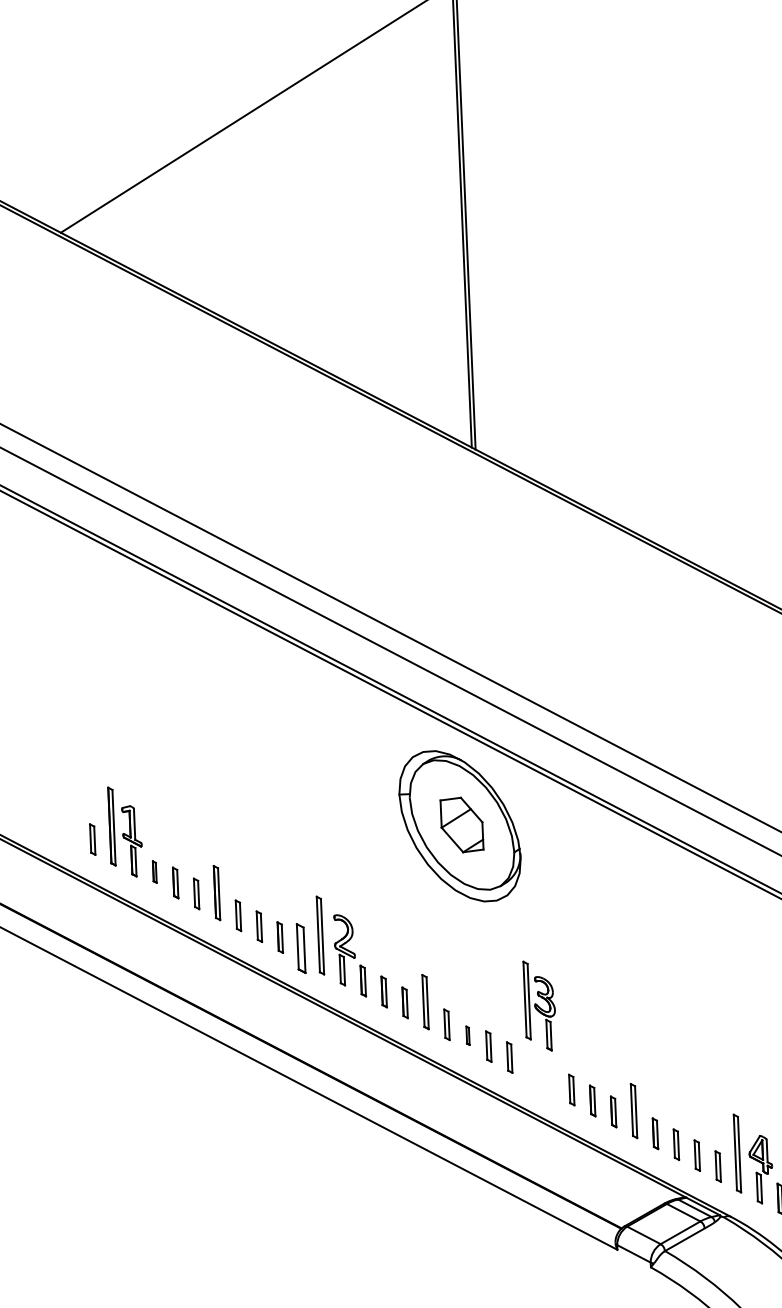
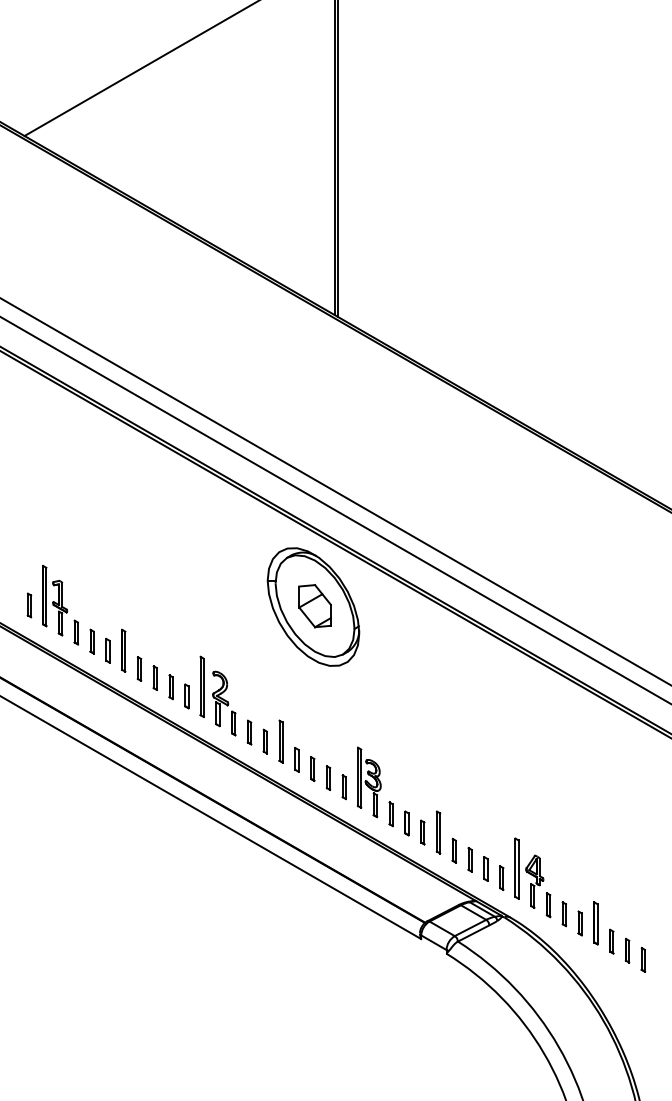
part: (154, 872) -> (76, 632), size x1.43
part: (300, 948) -> (186, 696), size x0.62
part: (540, 1006) -> (369, 782), moved
part: (467, 1035) -> (312, 768), size x1.67

